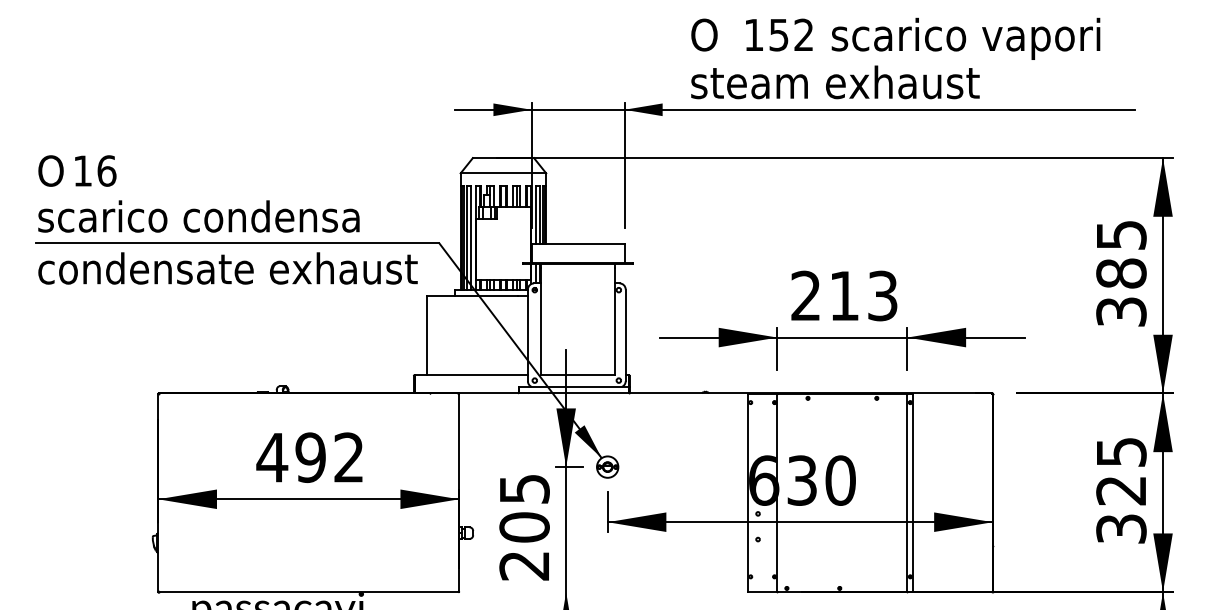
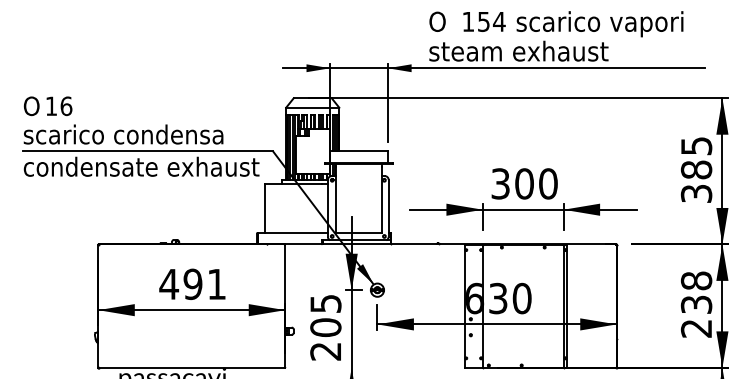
text: (804, 34) -> (499, 21), 152 -> 154
text: (844, 295) -> (524, 183), 213 -> 300
text: (348, 456) -> (216, 283), 492 -> 491
text: (1121, 490) -> (696, 304), 325 -> 238

